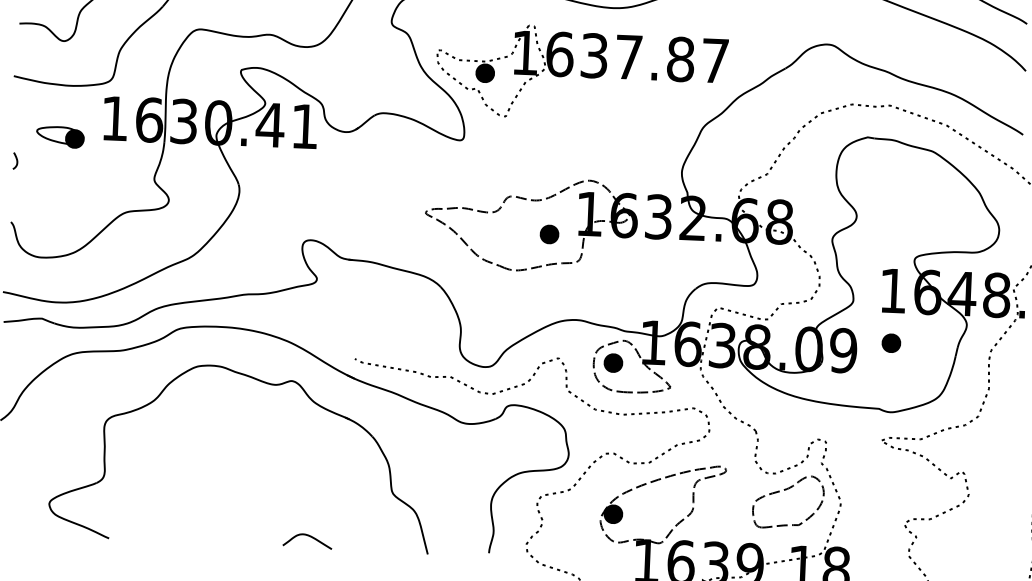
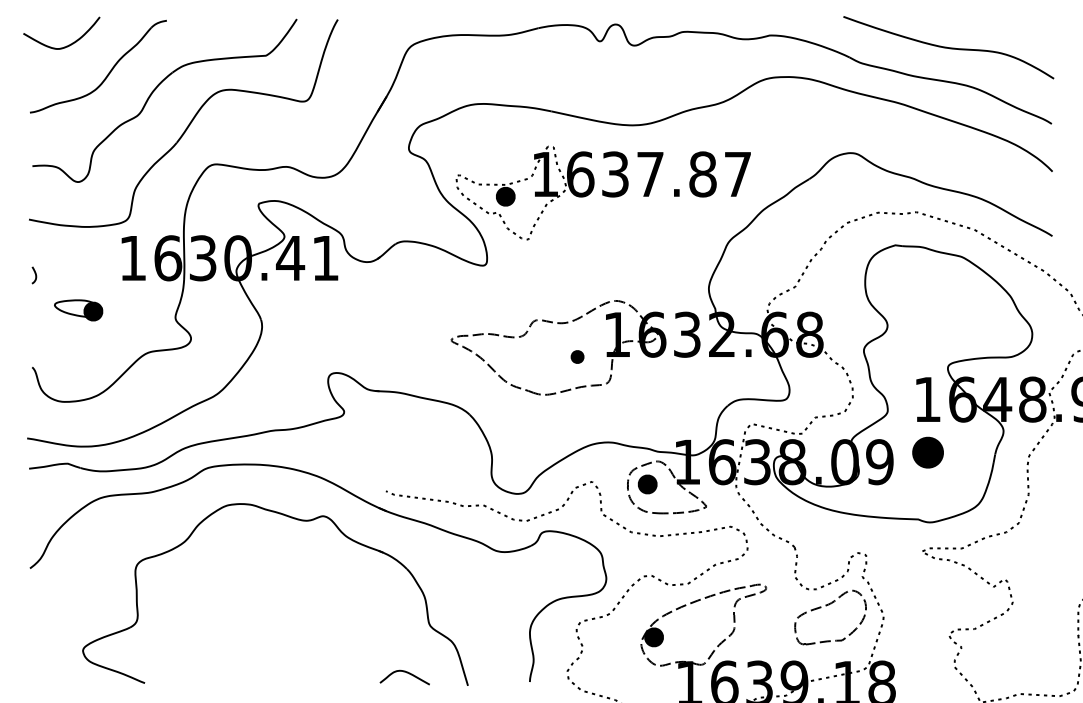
part: (60, 137) -> (78, 310), moved
curve: (16, 161) -> (35, 275), moved
part: (549, 233) -> (577, 356), size x0.7
part: (890, 343) -> (927, 452), size x1.6
curve: (309, 537) -> (406, 673), moved

